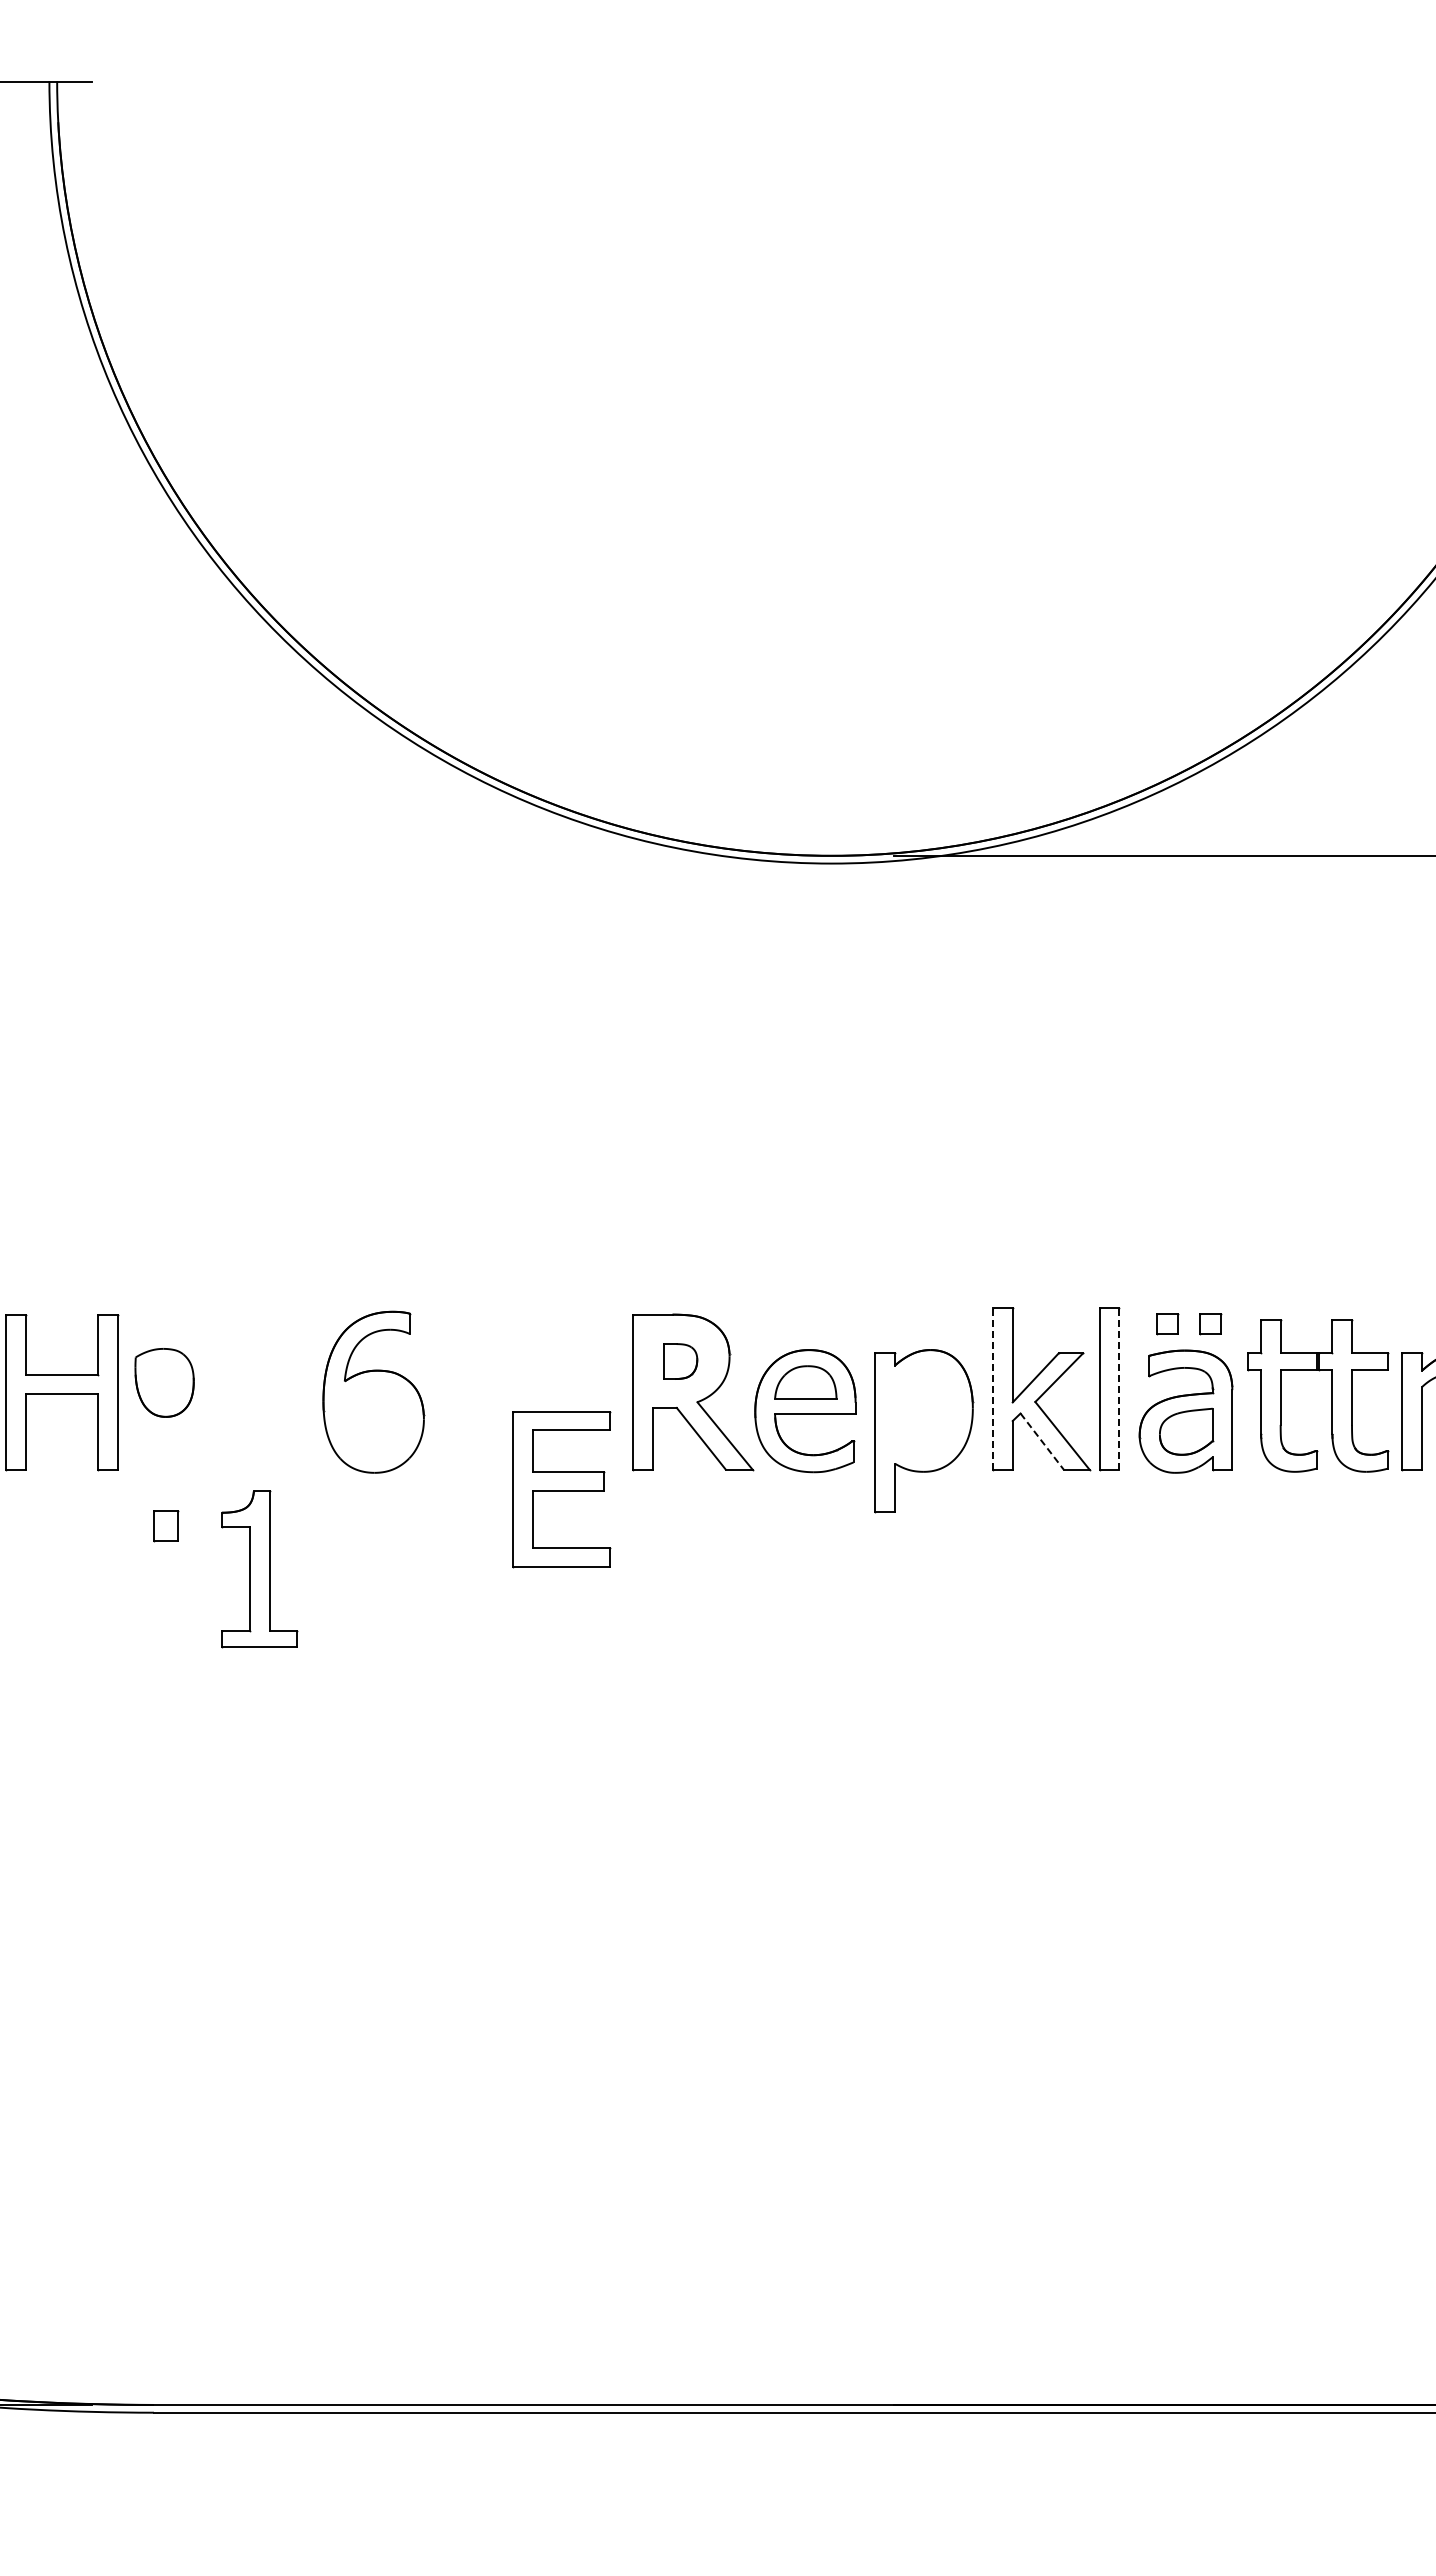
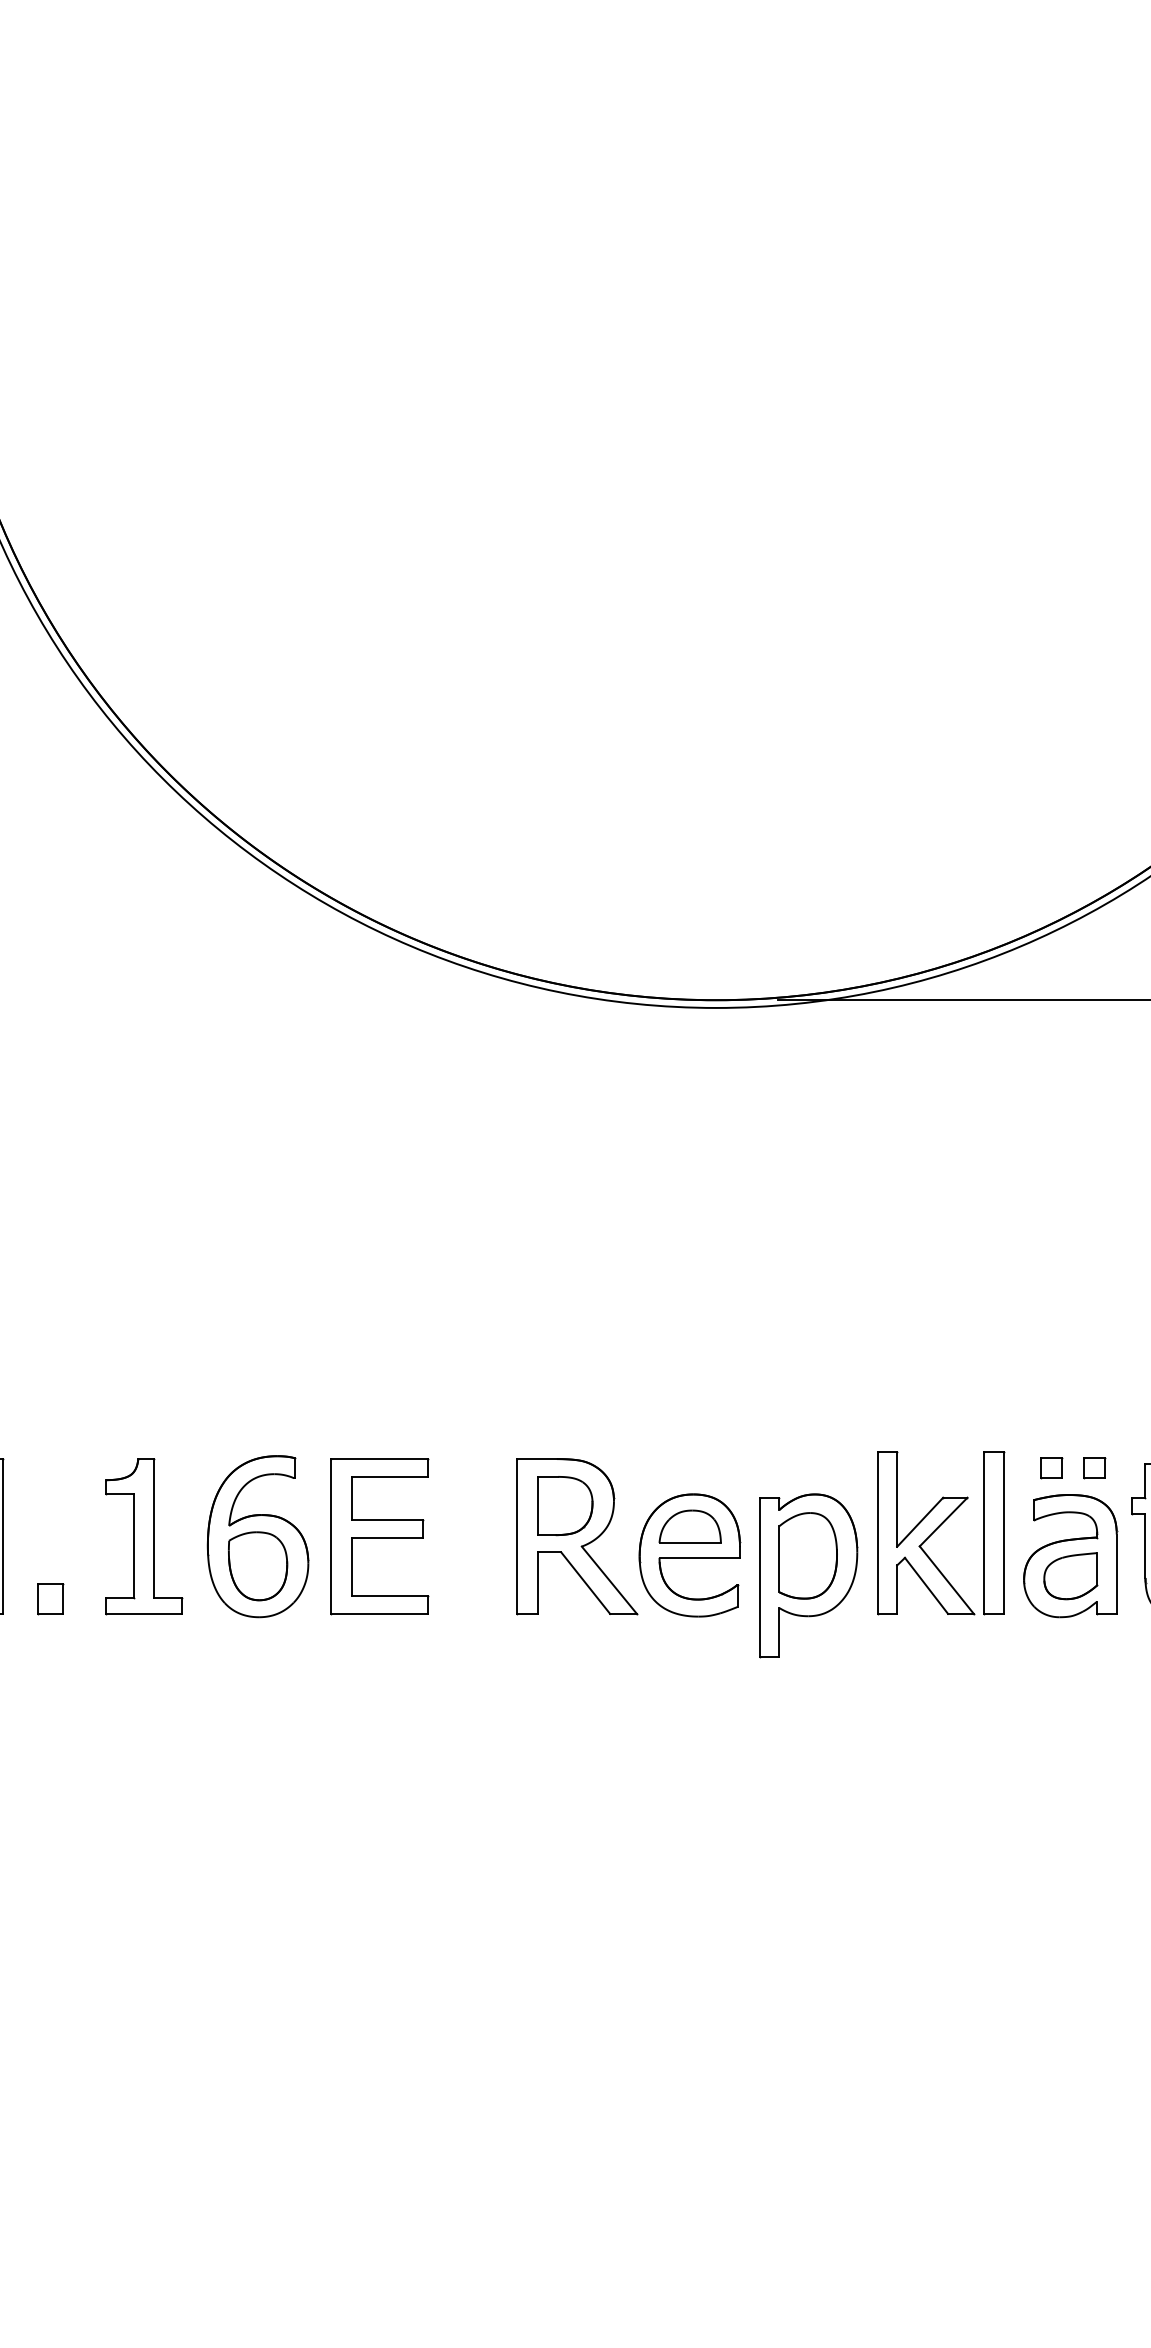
part: (680, 1361) -> (564, 1505), size x1.67
part: (164, 1382) -> (257, 1565), moved
line: (993, 1388) -> (877, 1532), dashed -> solid
line: (1119, 1388) -> (1003, 1532), dashed -> solid
part: (923, 1411) -> (807, 1555), added
line: (1042, 1441) -> (926, 1585), dashed -> solid
part: (561, 1489) -> (379, 1536), moved
part: (166, 1526) -> (50, 1599), moved
part: (259, 1569) -> (143, 1536), moved

